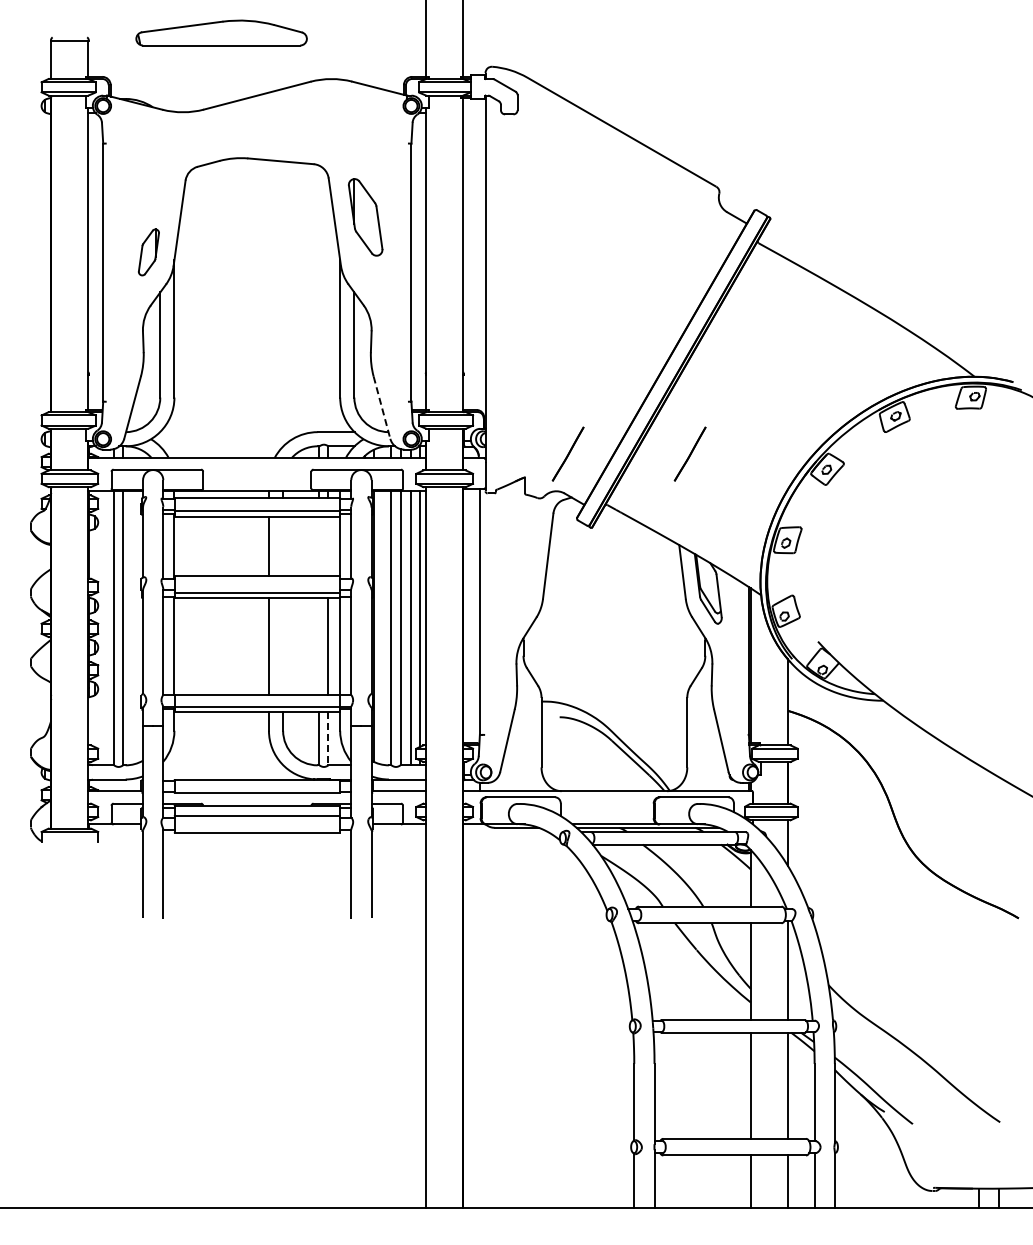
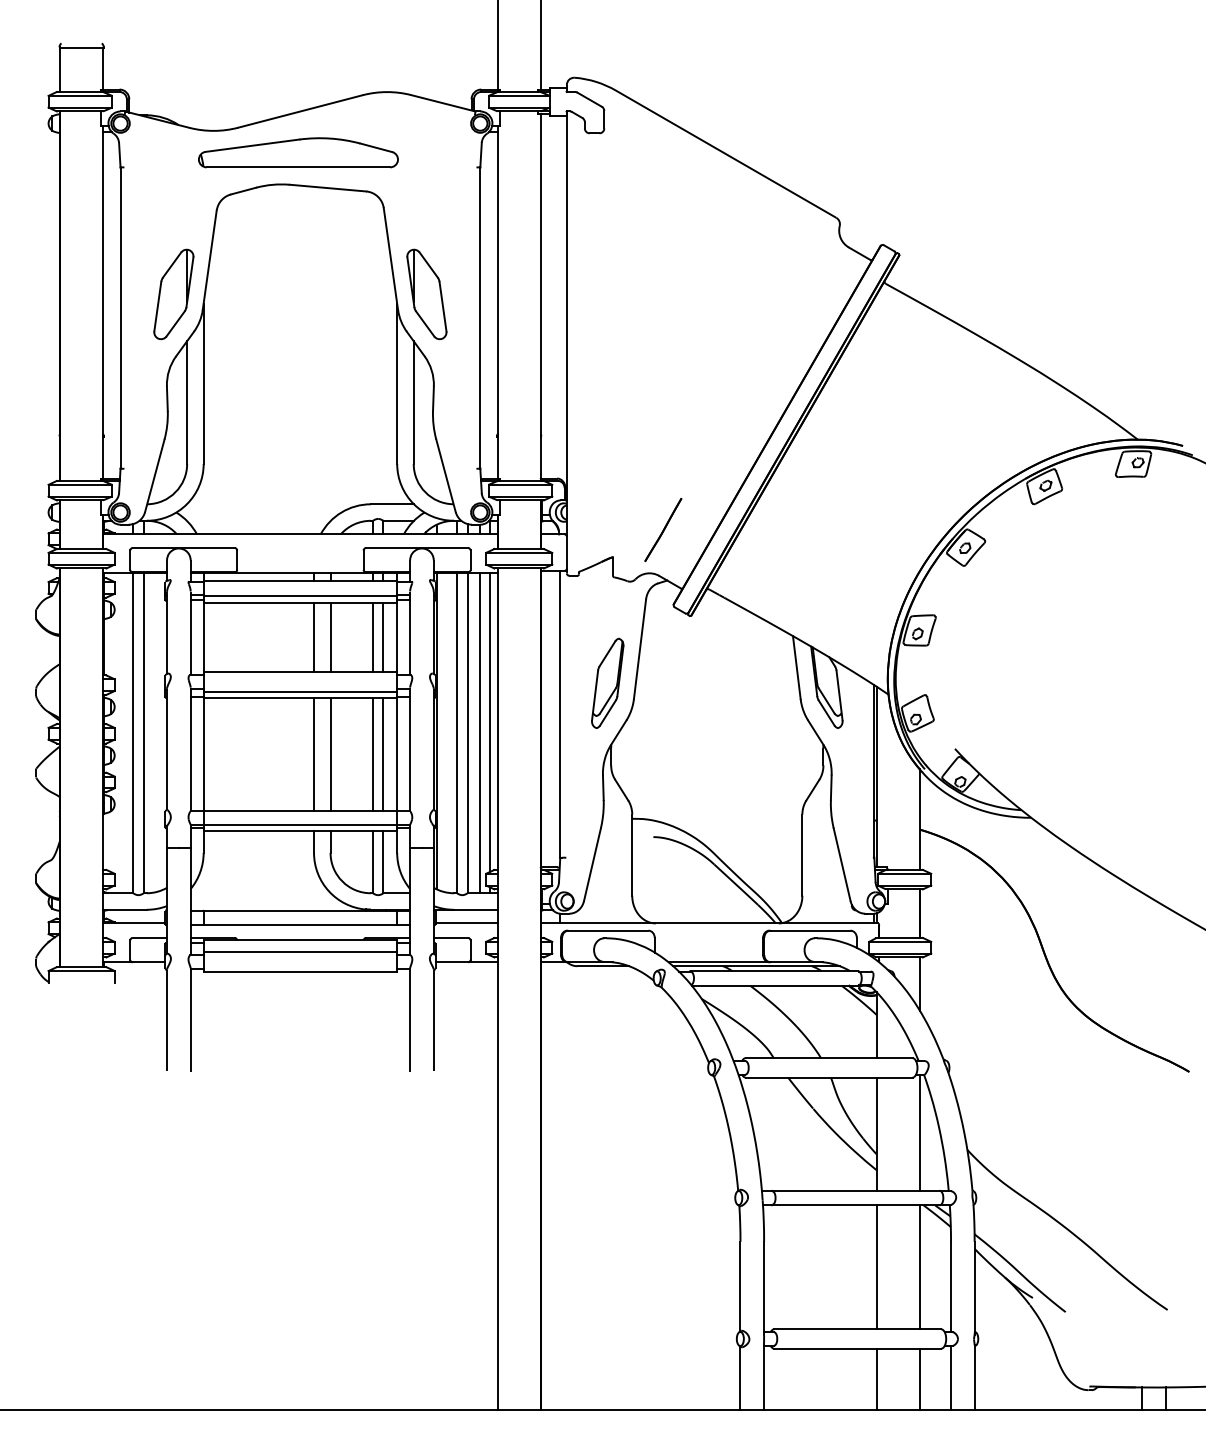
part: (221, 32) -> (298, 152), moved
part: (365, 217) -> (426, 294), moved
part: (148, 252) -> (173, 294), size x1.67
line: (382, 408) -> (446, 476), dashed -> solid
line: (689, 453) -> (804, 529), removed
line: (283, 546) -> (330, 637), added
line: (319, 546) -> (373, 637), added
line: (328, 546) -> (383, 637), added
part: (520, 585) -> (607, 683), added
line: (283, 645) -> (330, 753), added
line: (319, 645) -> (373, 753), added
line: (328, 738) -> (383, 861), dashed -> solid

